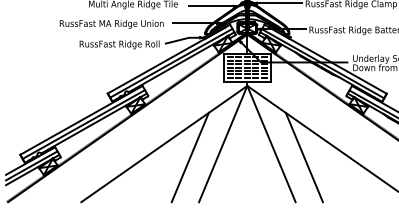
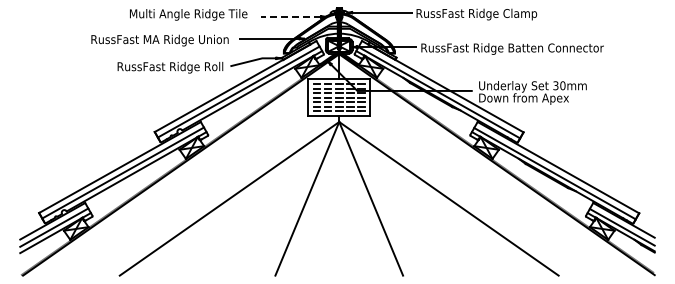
line: (210, 6) -> (290, 16), solid -> dashed
line: (190, 157) -> (263, 216), removed
line: (304, 157) -> (414, 216), removed

